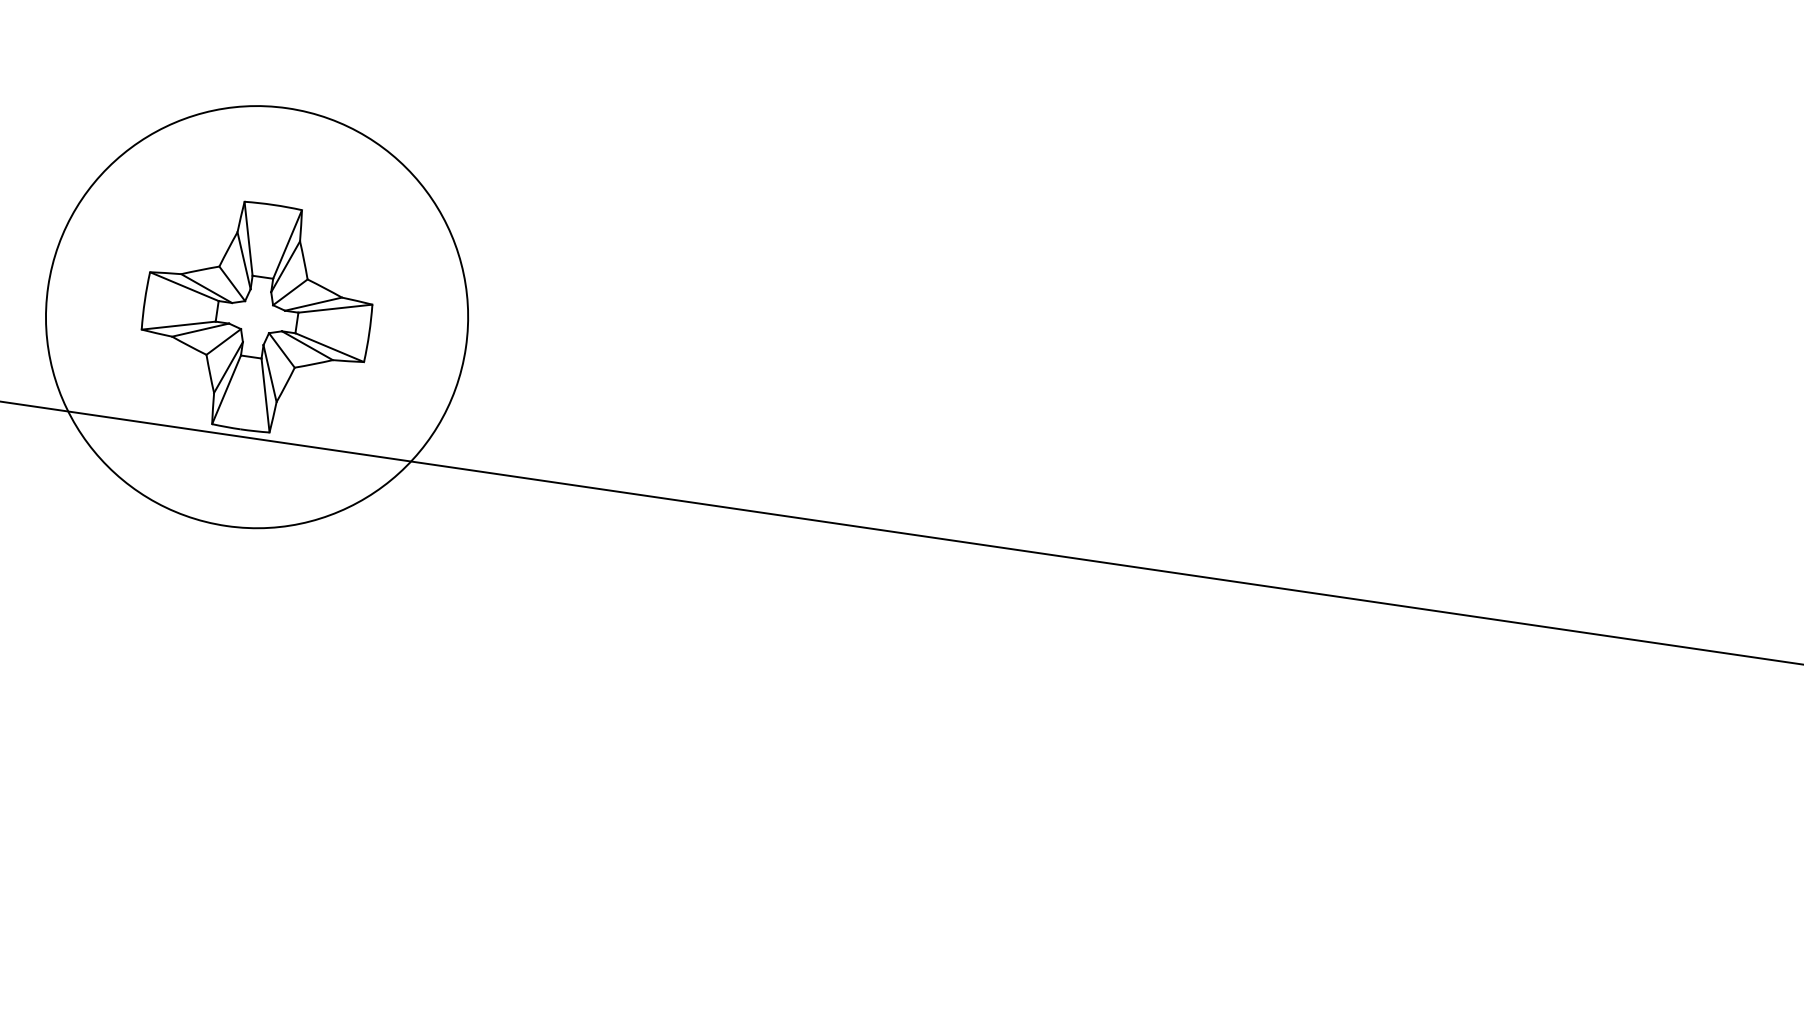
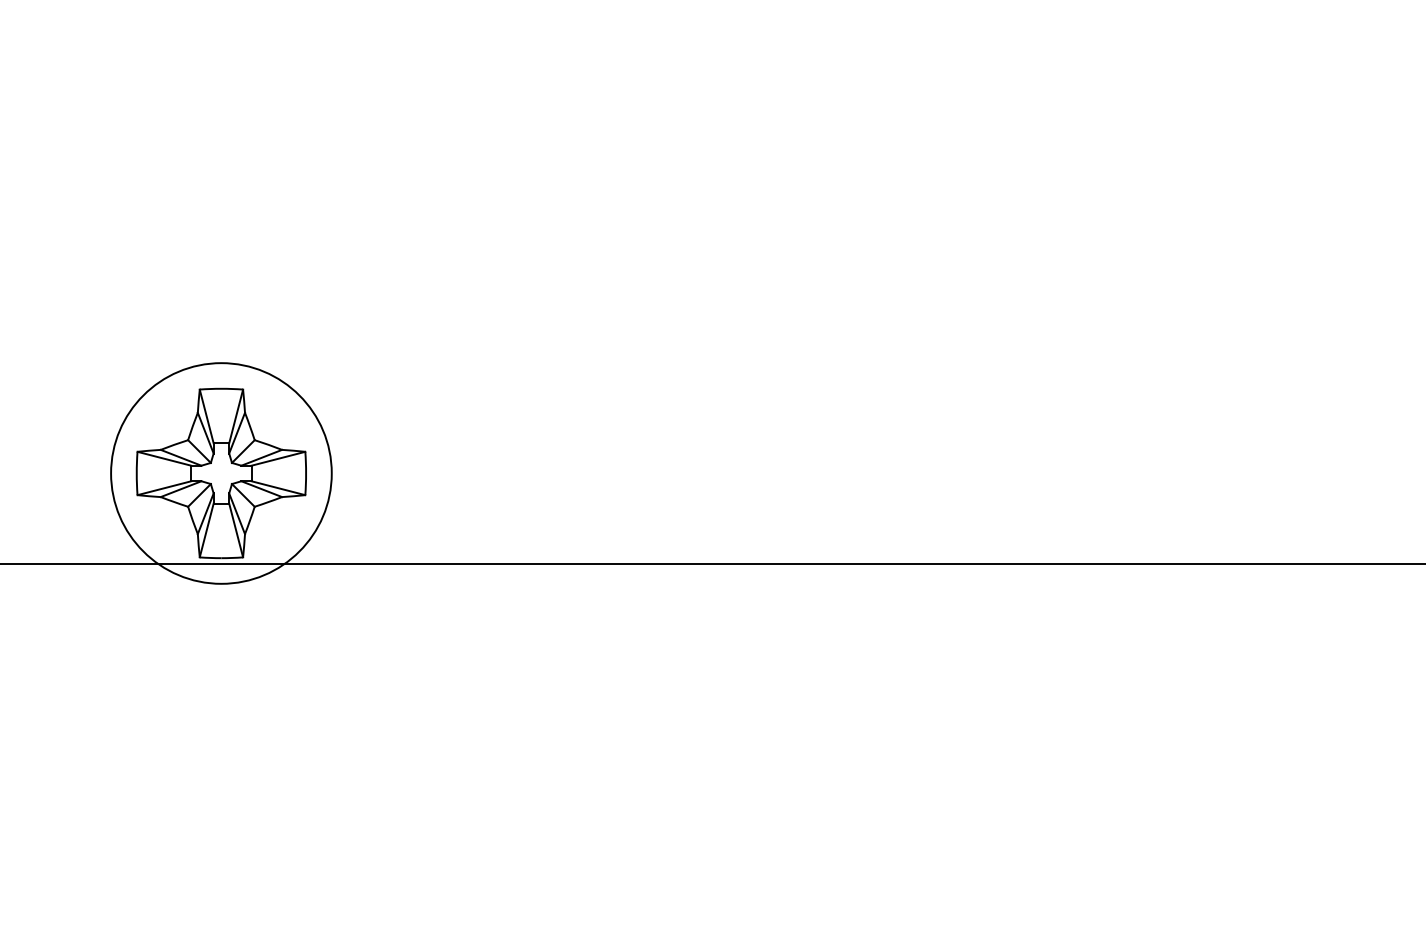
circle: (257, 317) -> (221, 473), size x0.7

